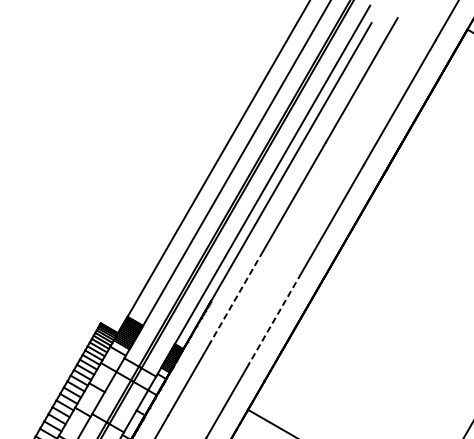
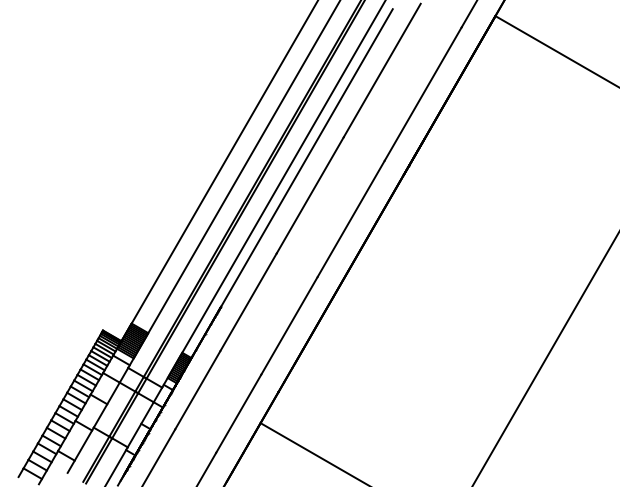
line: (236, 297) -> (248, 302), dashed -> solid
line: (275, 319) -> (289, 326), dashed -> solid

